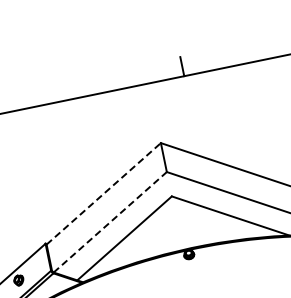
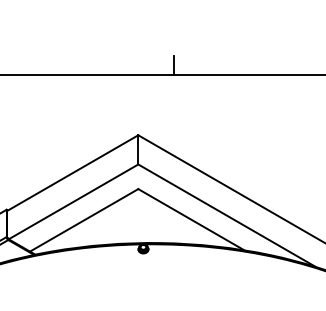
line: (103, 194) -> (72, 173), dashed -> solid
line: (110, 221) -> (73, 201), dashed -> solid

